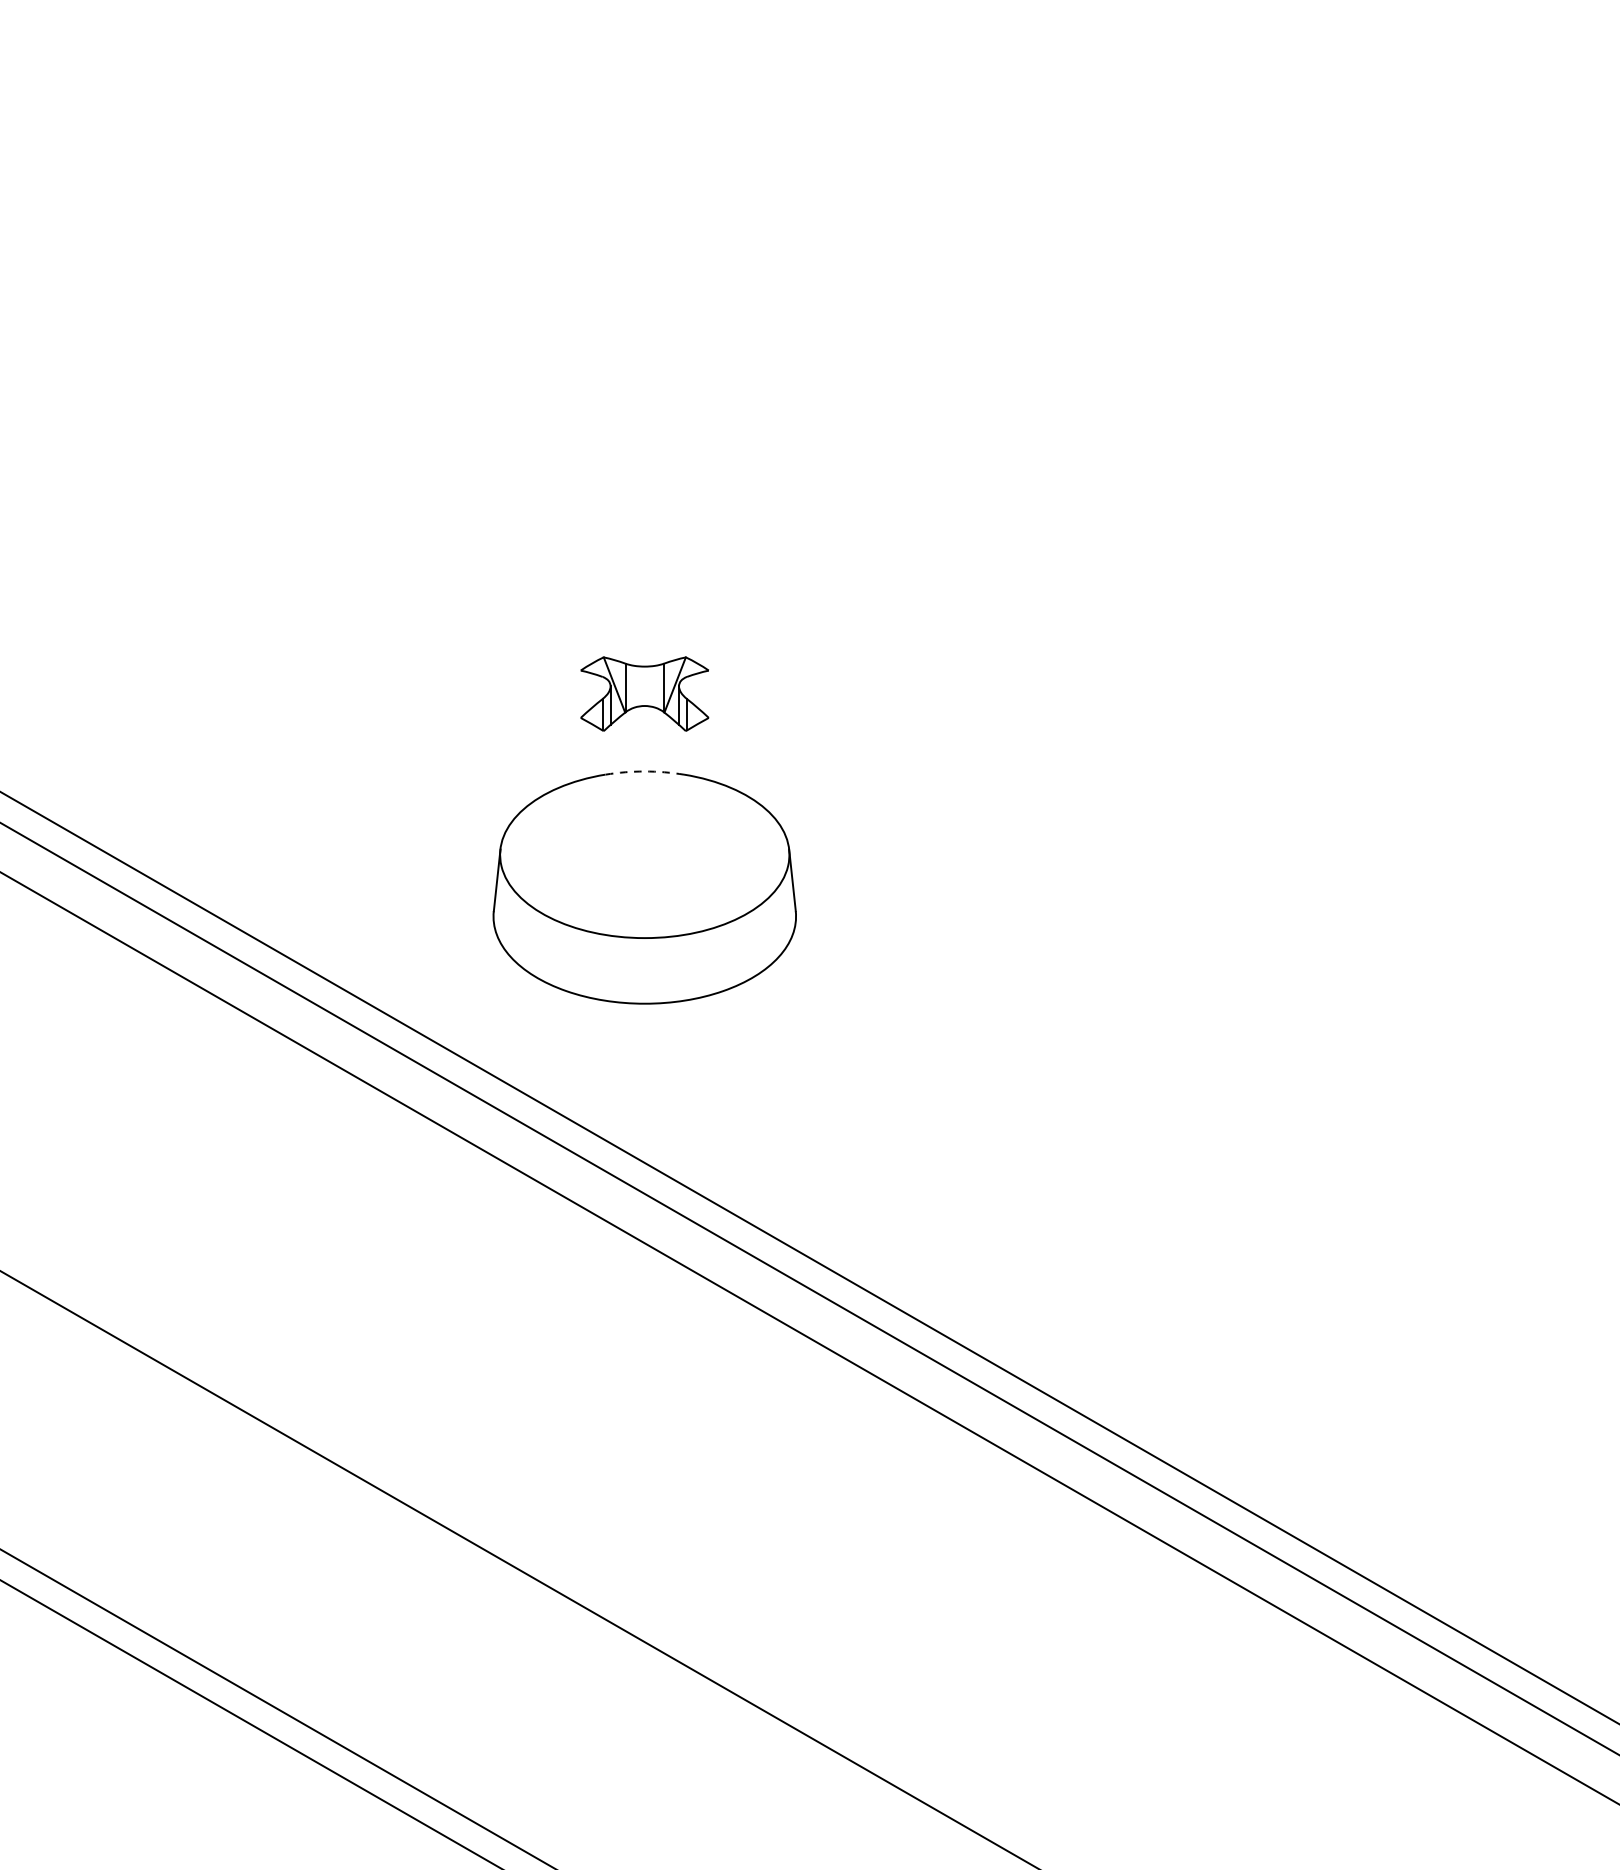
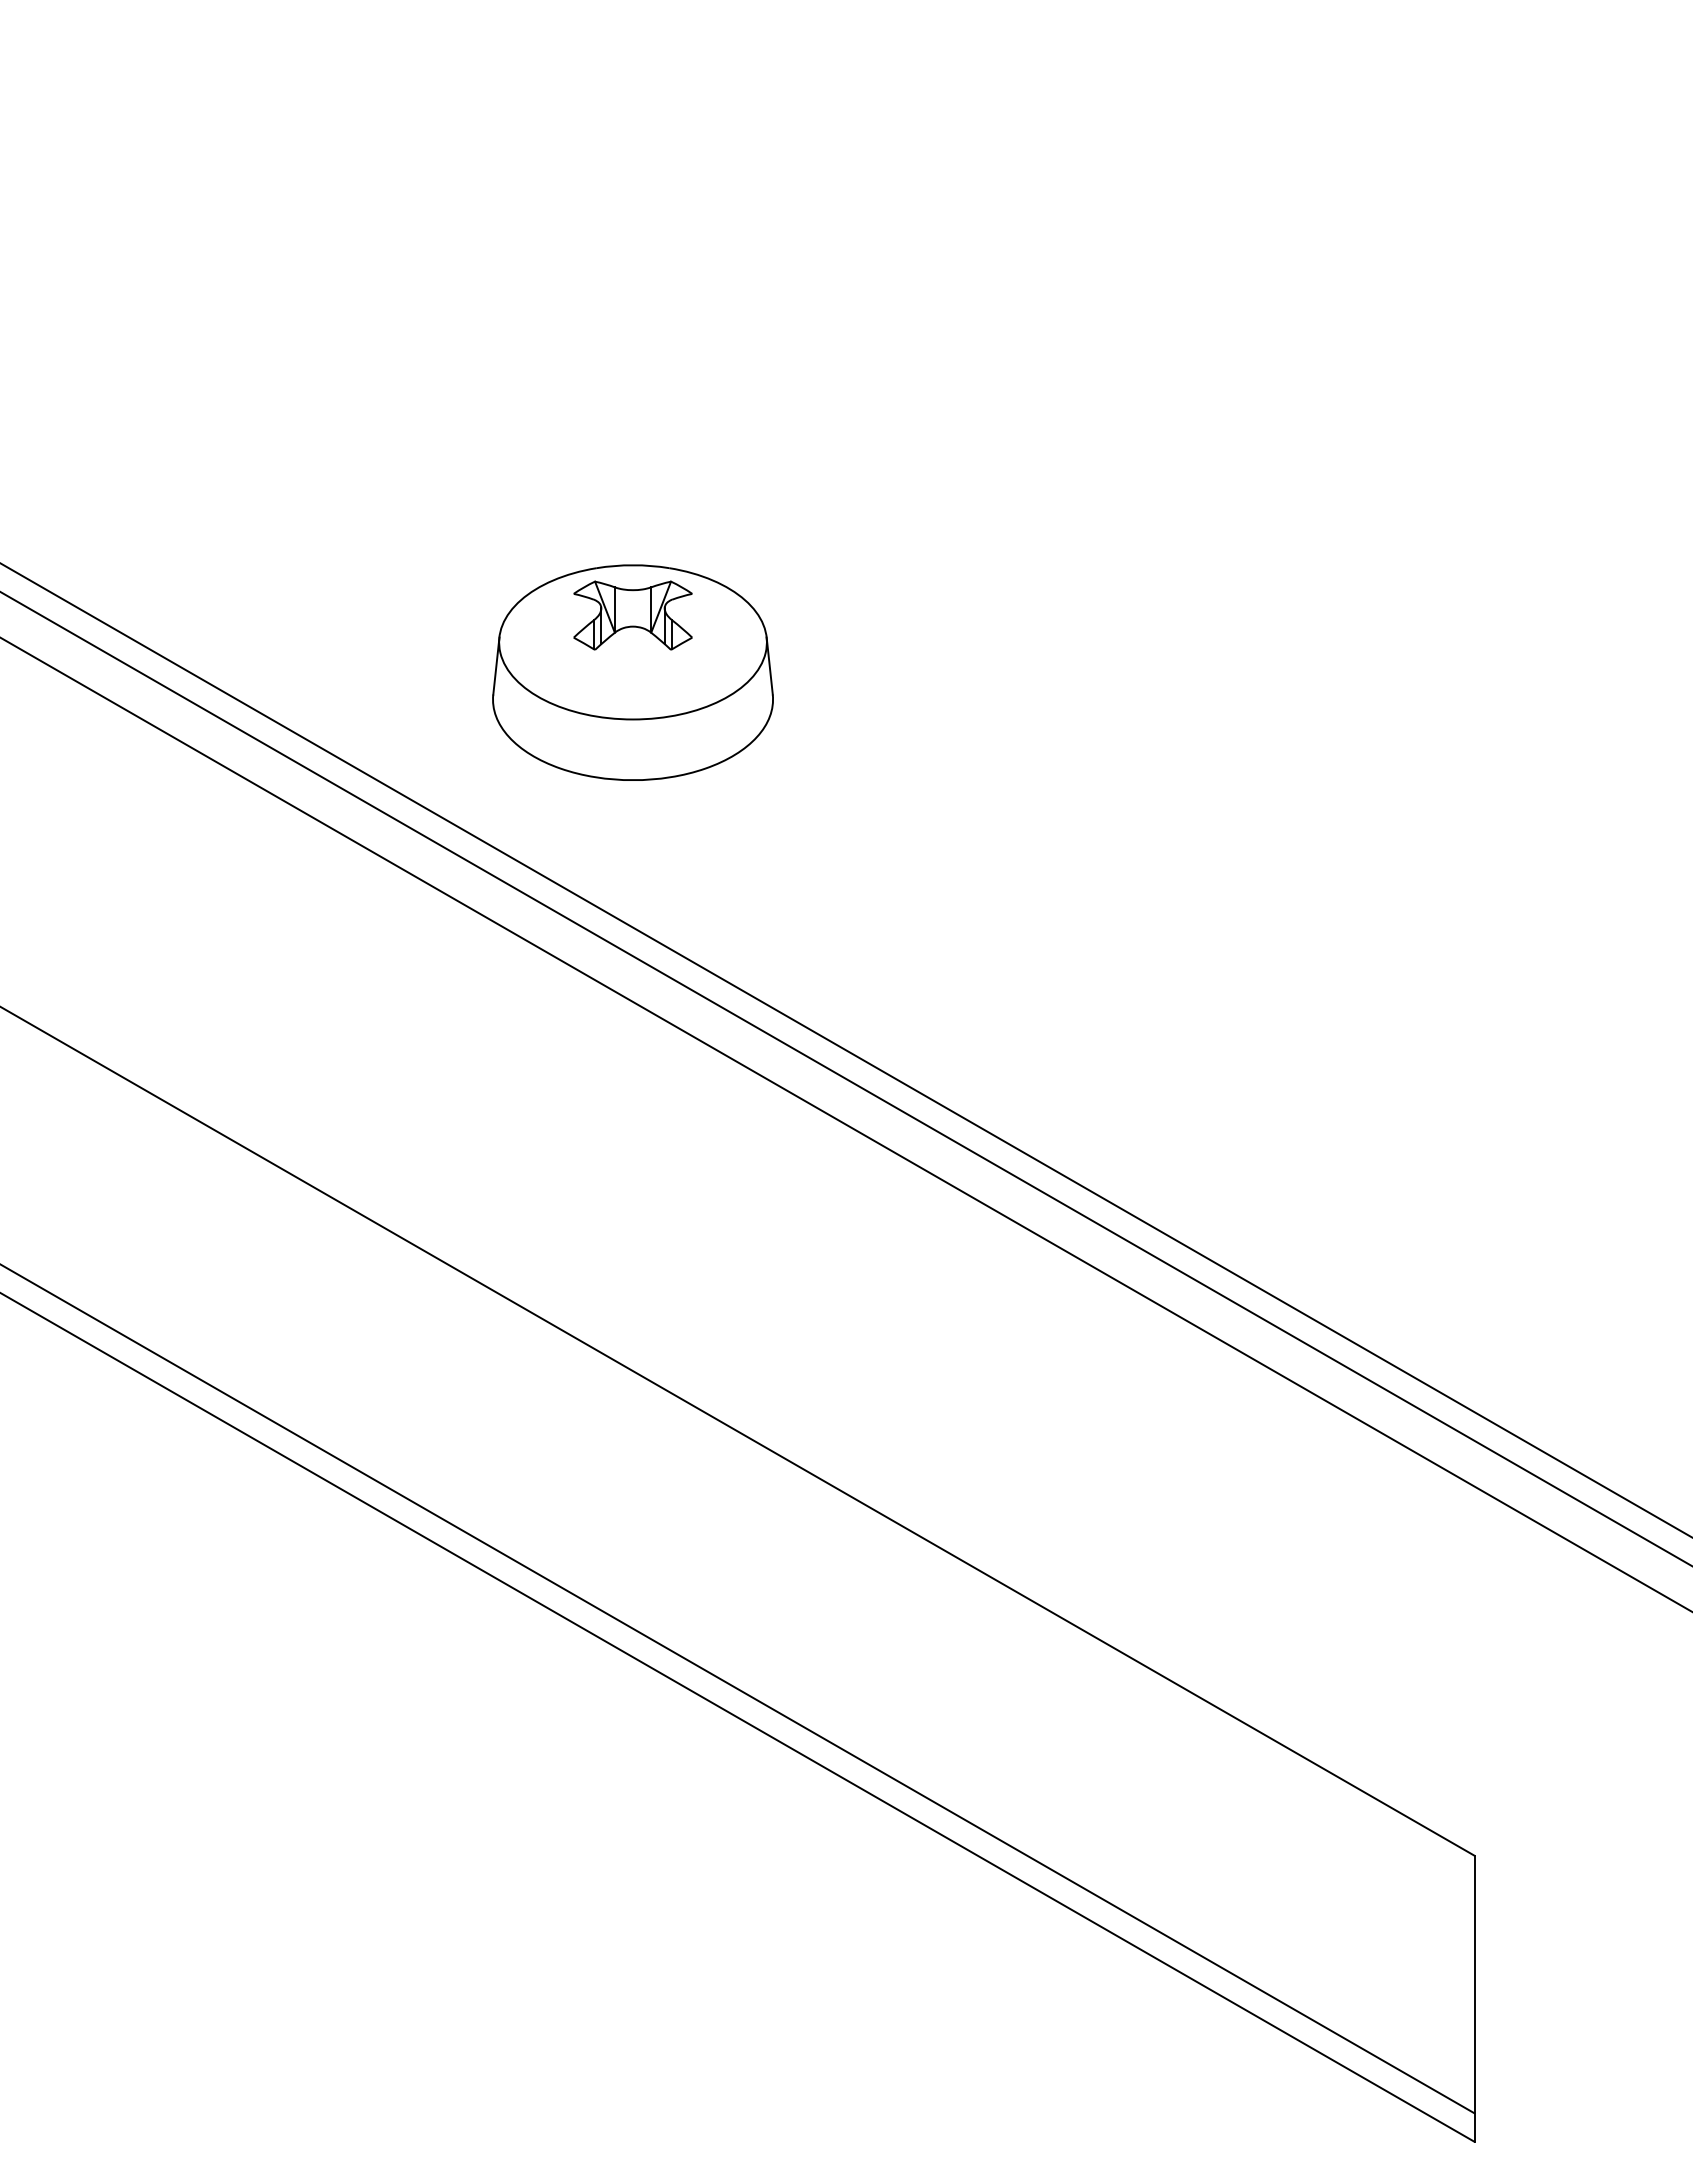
part: (644, 693) -> (632, 615), moved
arc: (645, 771) -> (633, 565), dashed -> solid

